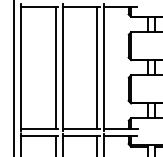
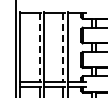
line: (55, 67) -> (39, 47), solid -> dashed
line: (97, 67) -> (63, 47), solid -> dashed

